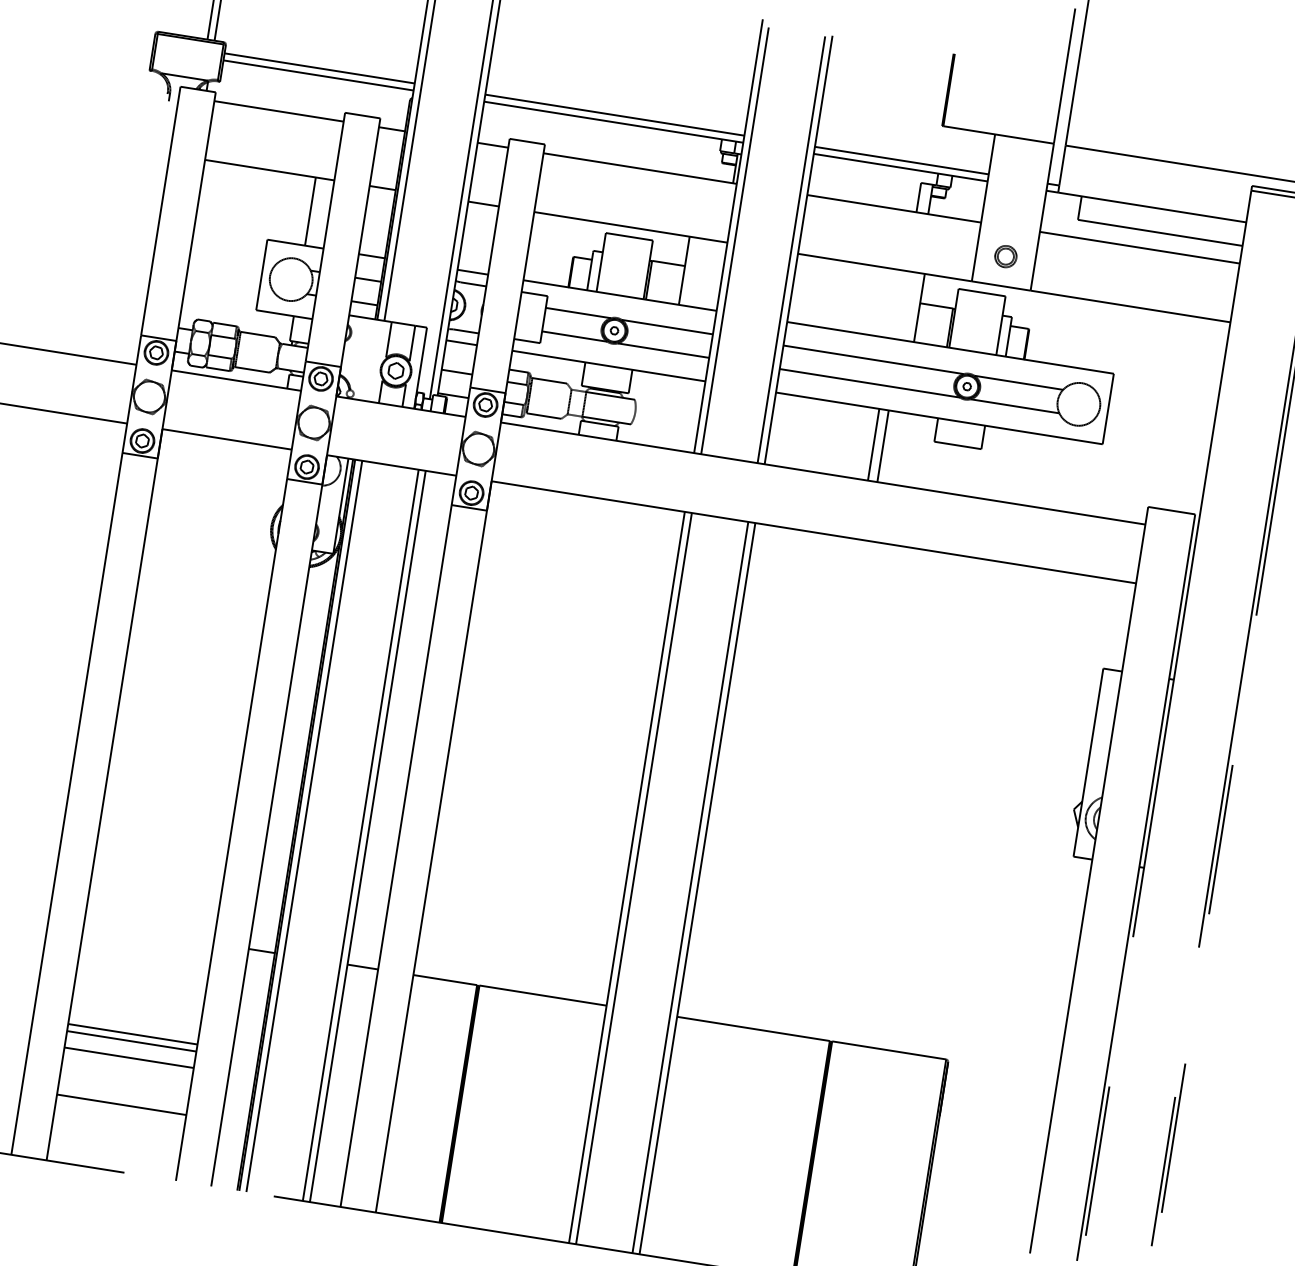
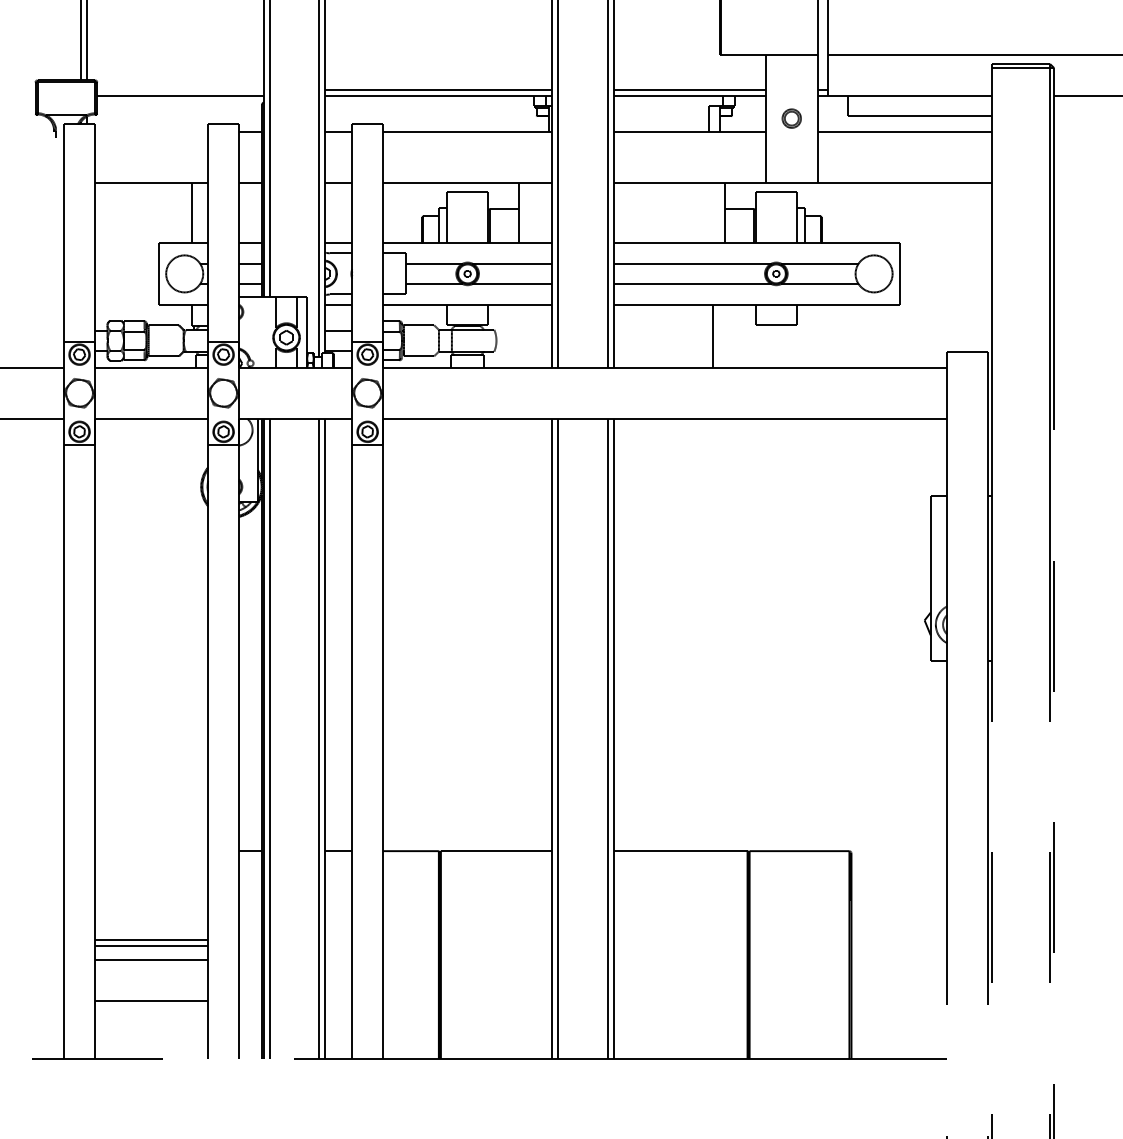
line: (319, 68) -> (180, 89), removed
line: (279, 110) -> (151, 131), removed
part: (1005, 256) -> (791, 118), moved
line: (873, 444) -> (704, 335), removed

